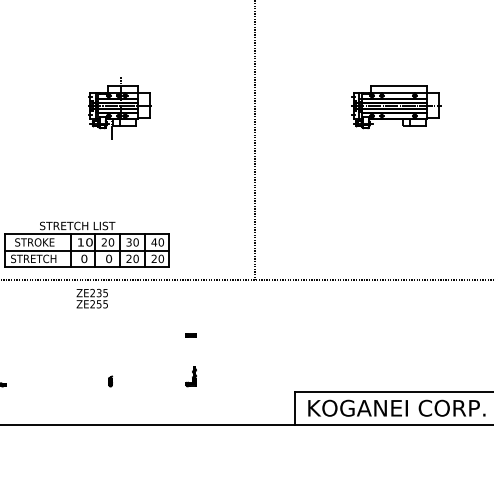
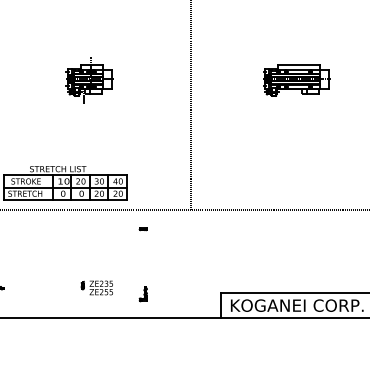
text: (91, 298) -> (100, 287), moved
part: (190, 335) -> (142, 229), moved
part: (190, 376) -> (142, 293), moved

